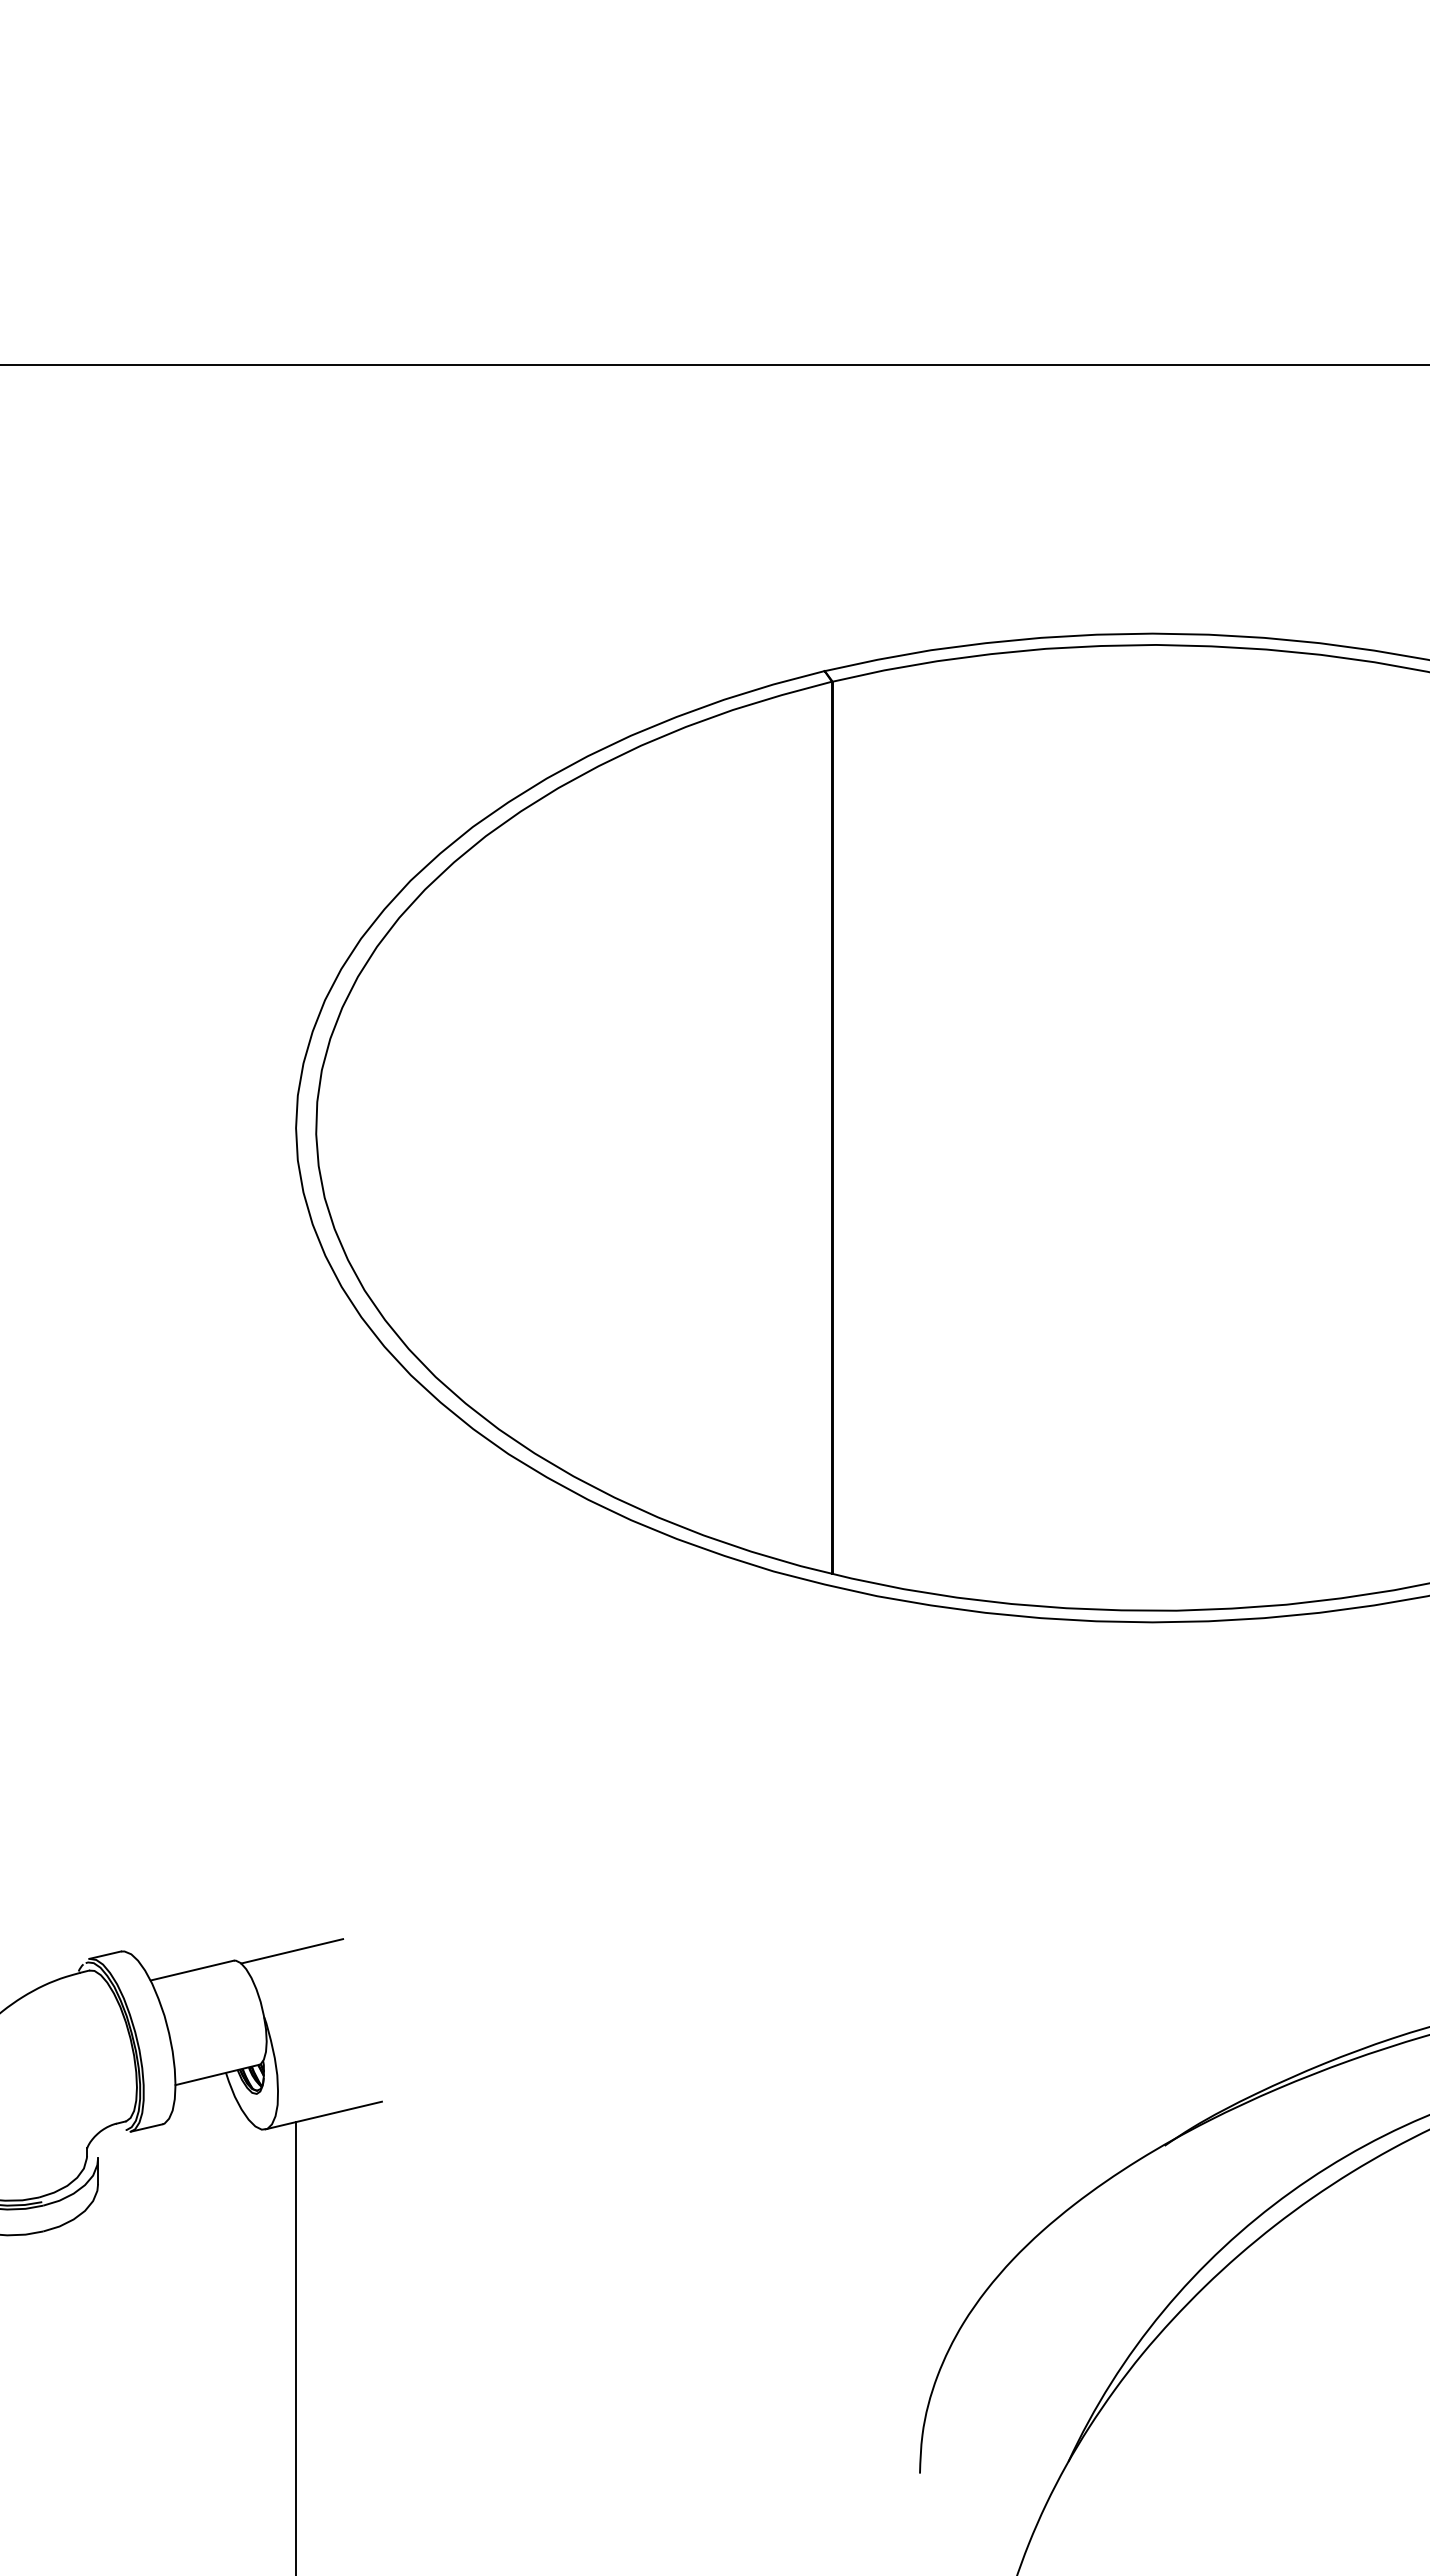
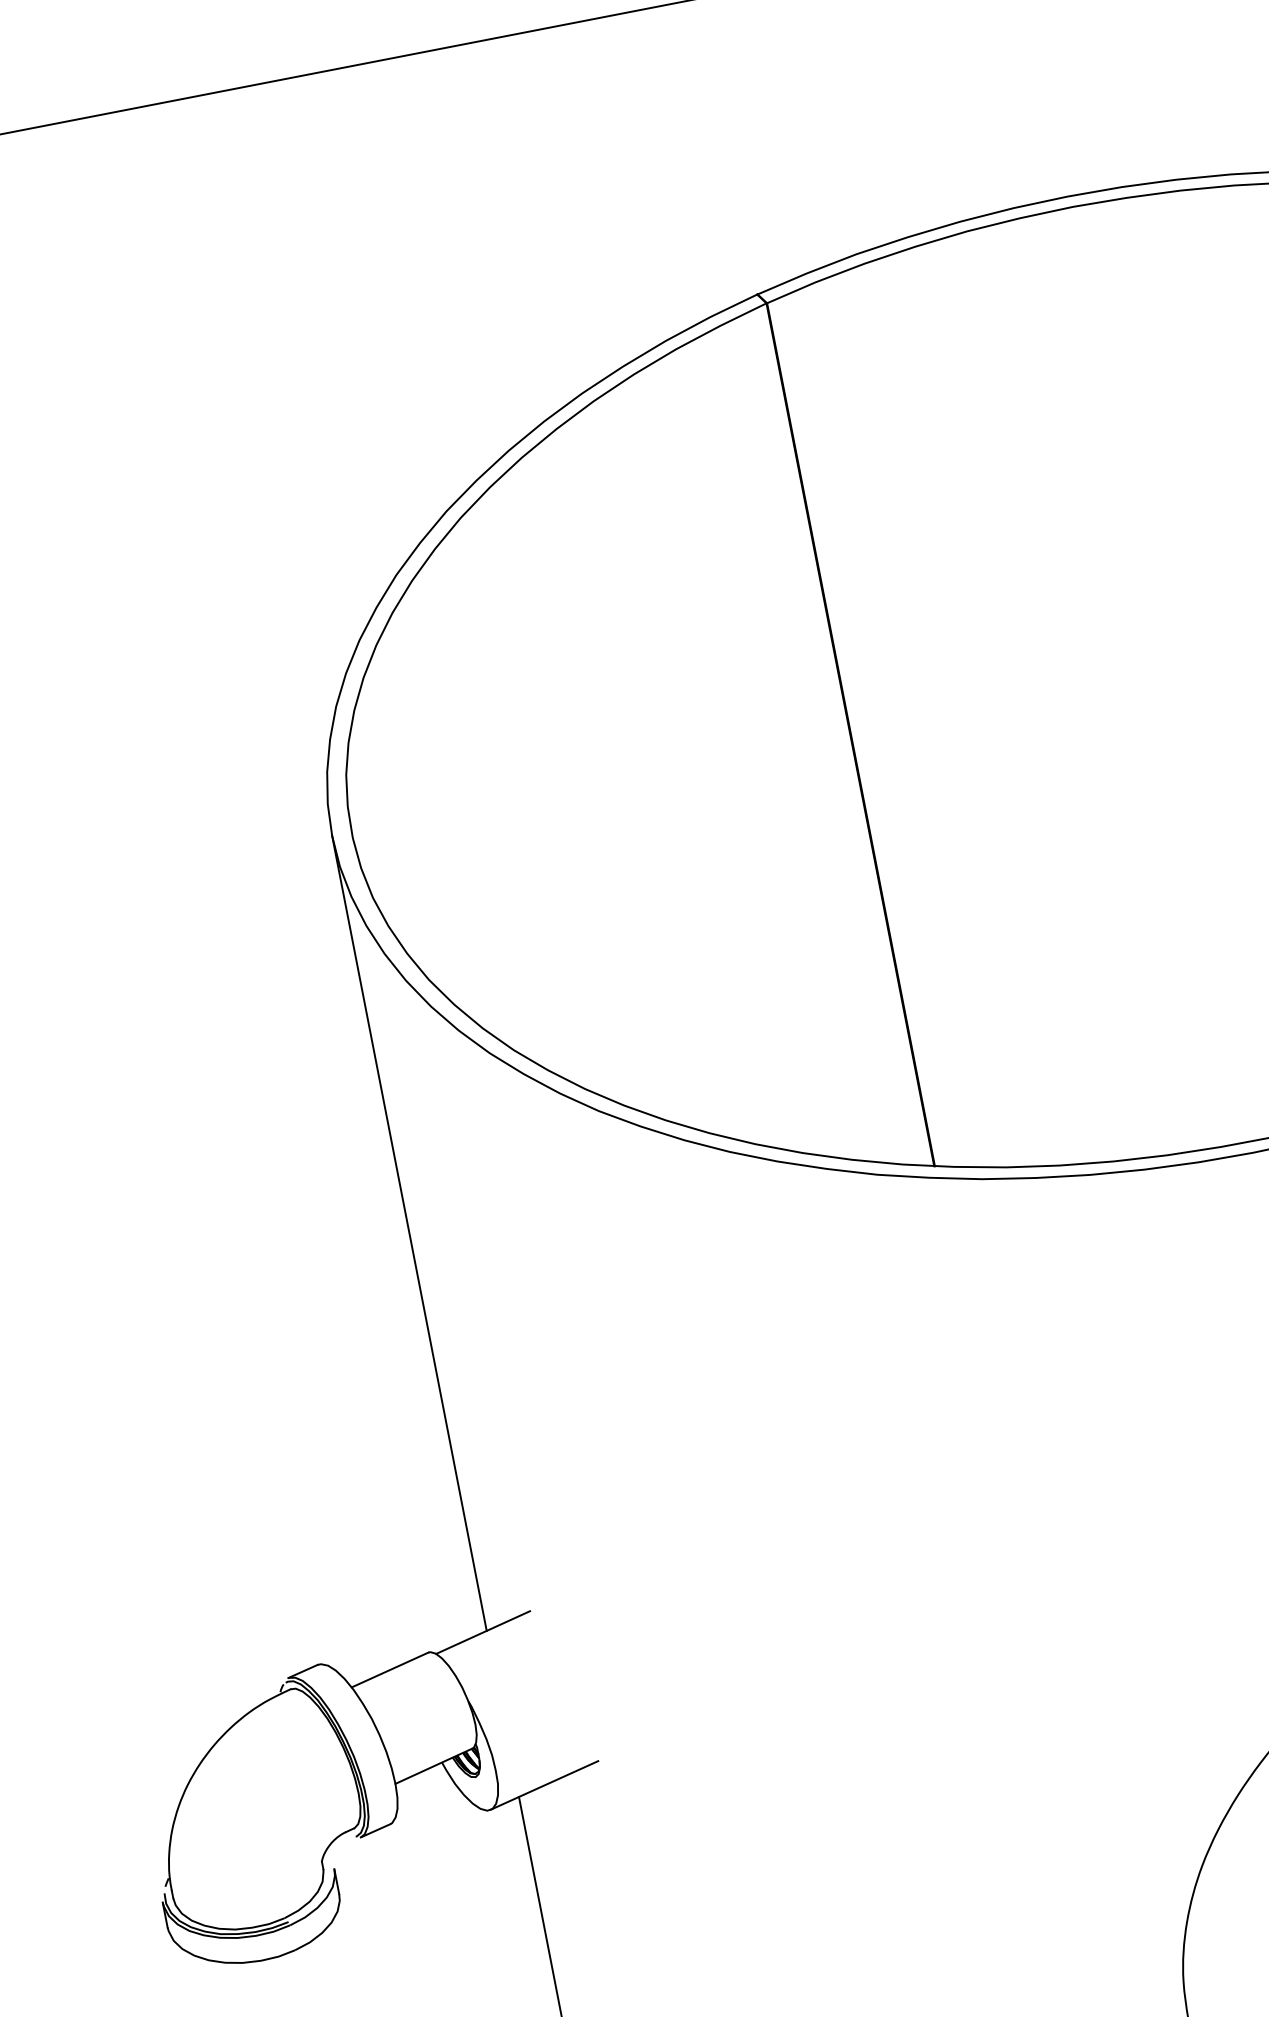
line: (296, 1538) -> (409, 1232), added

